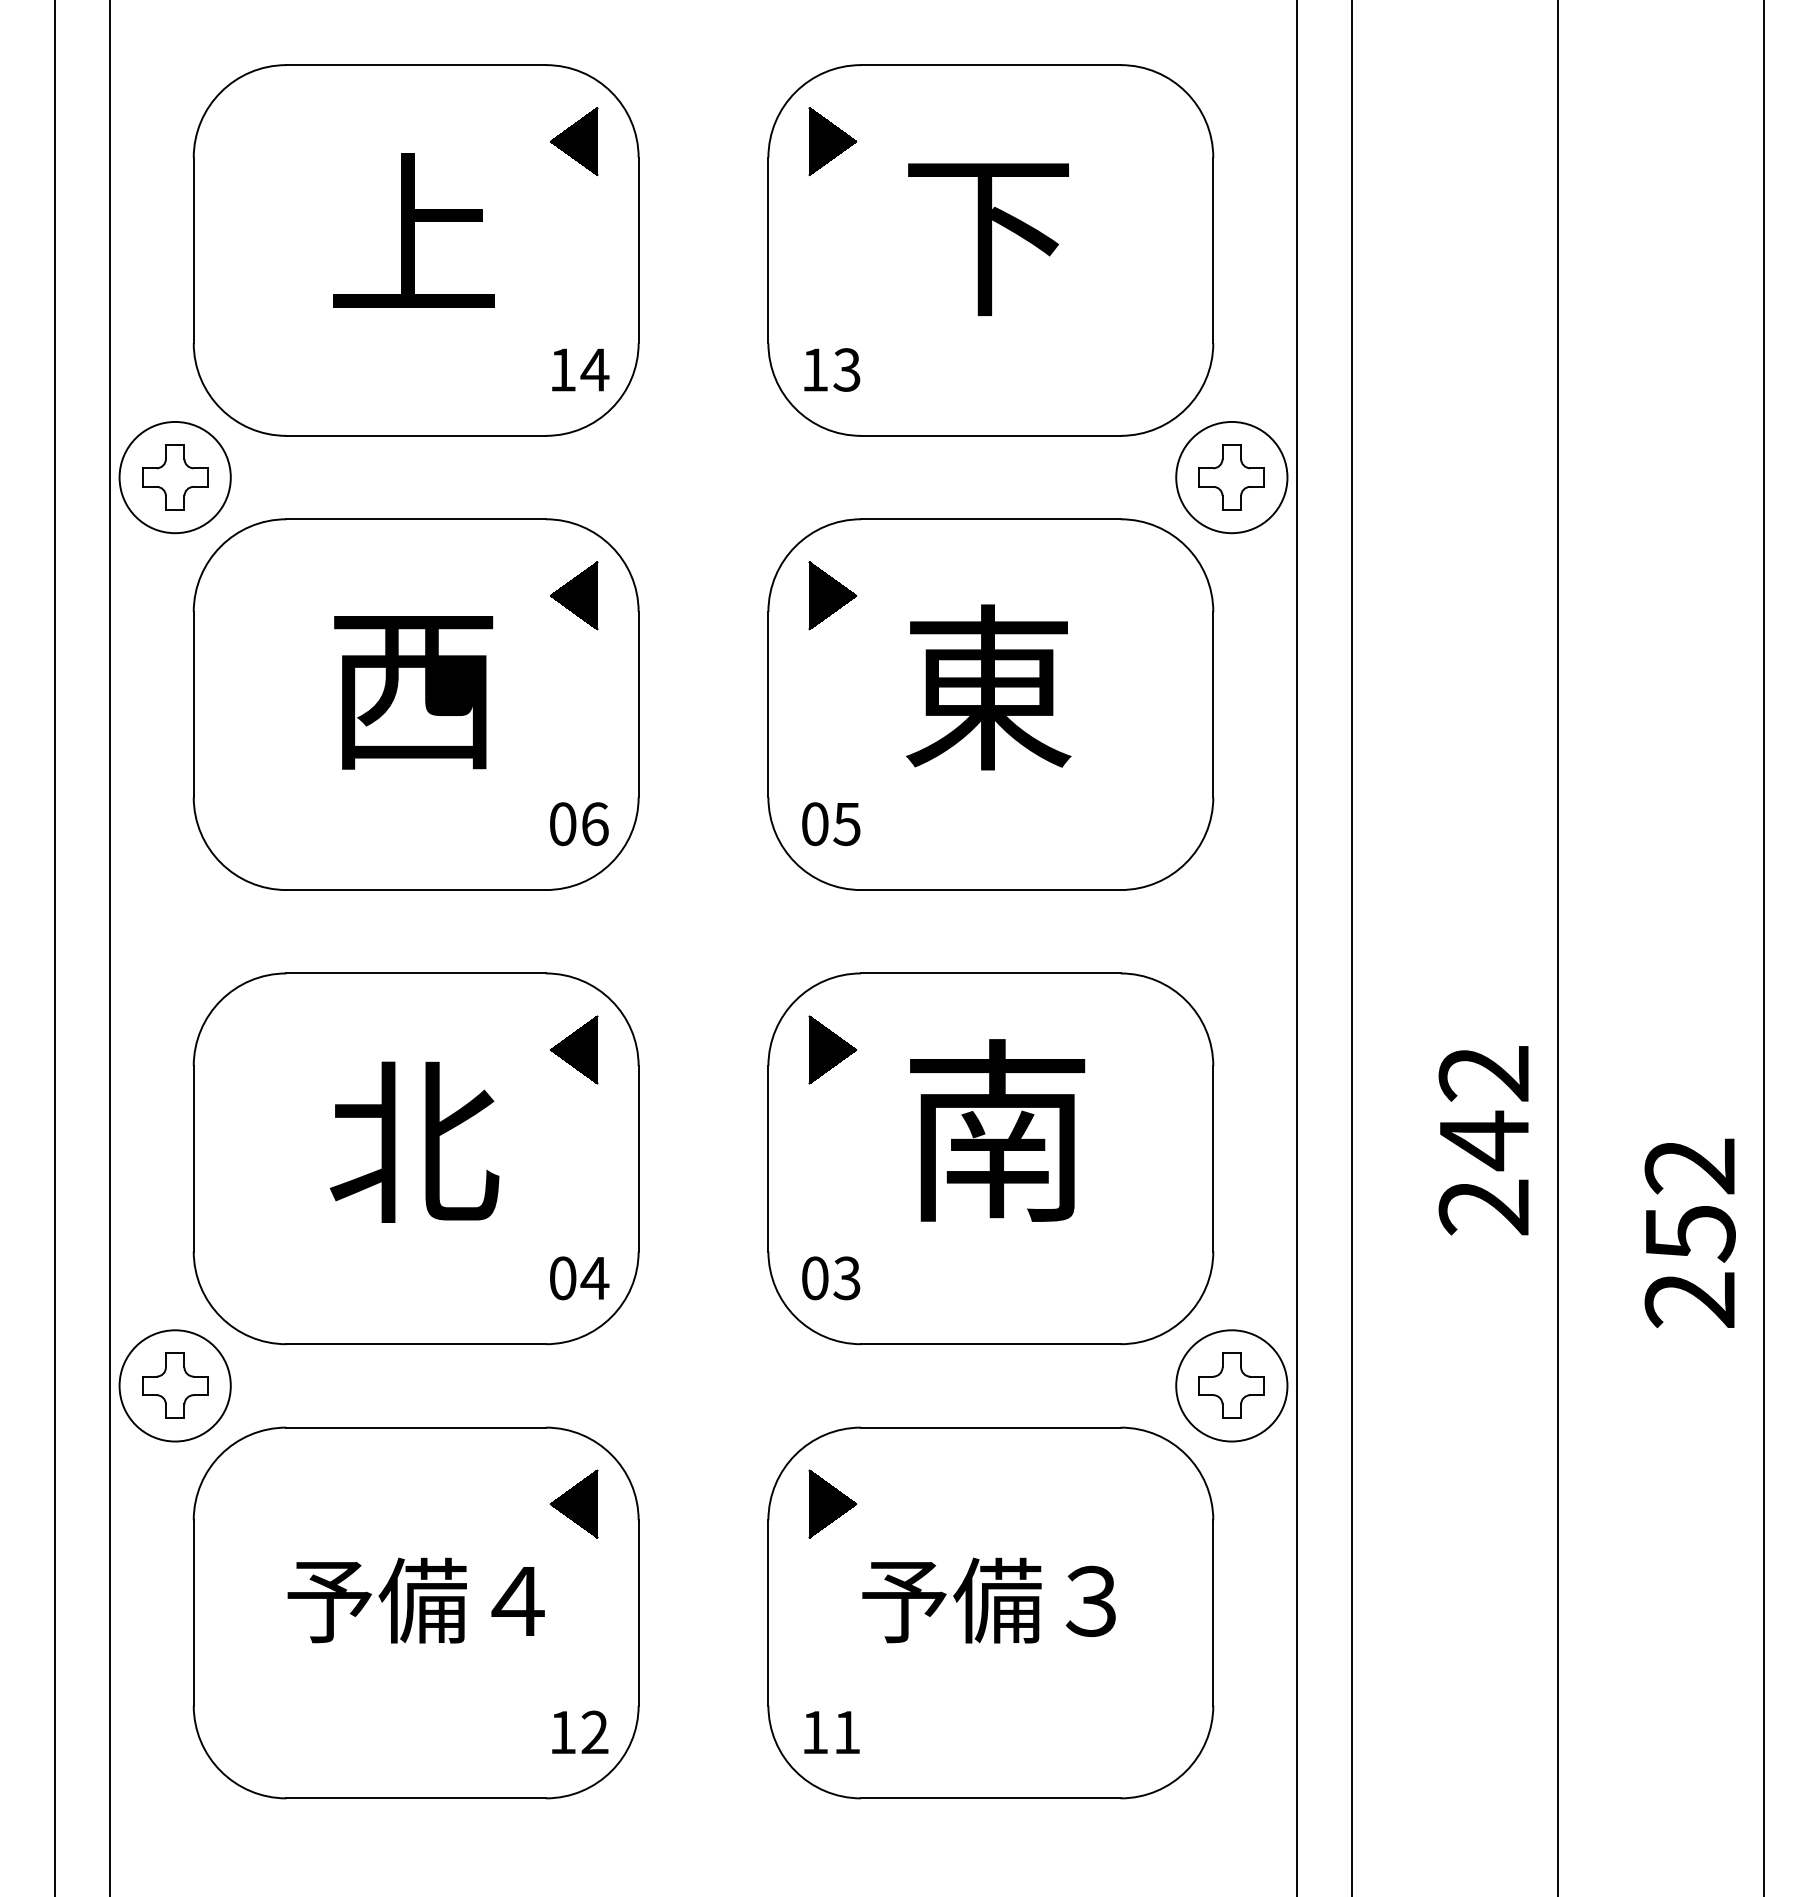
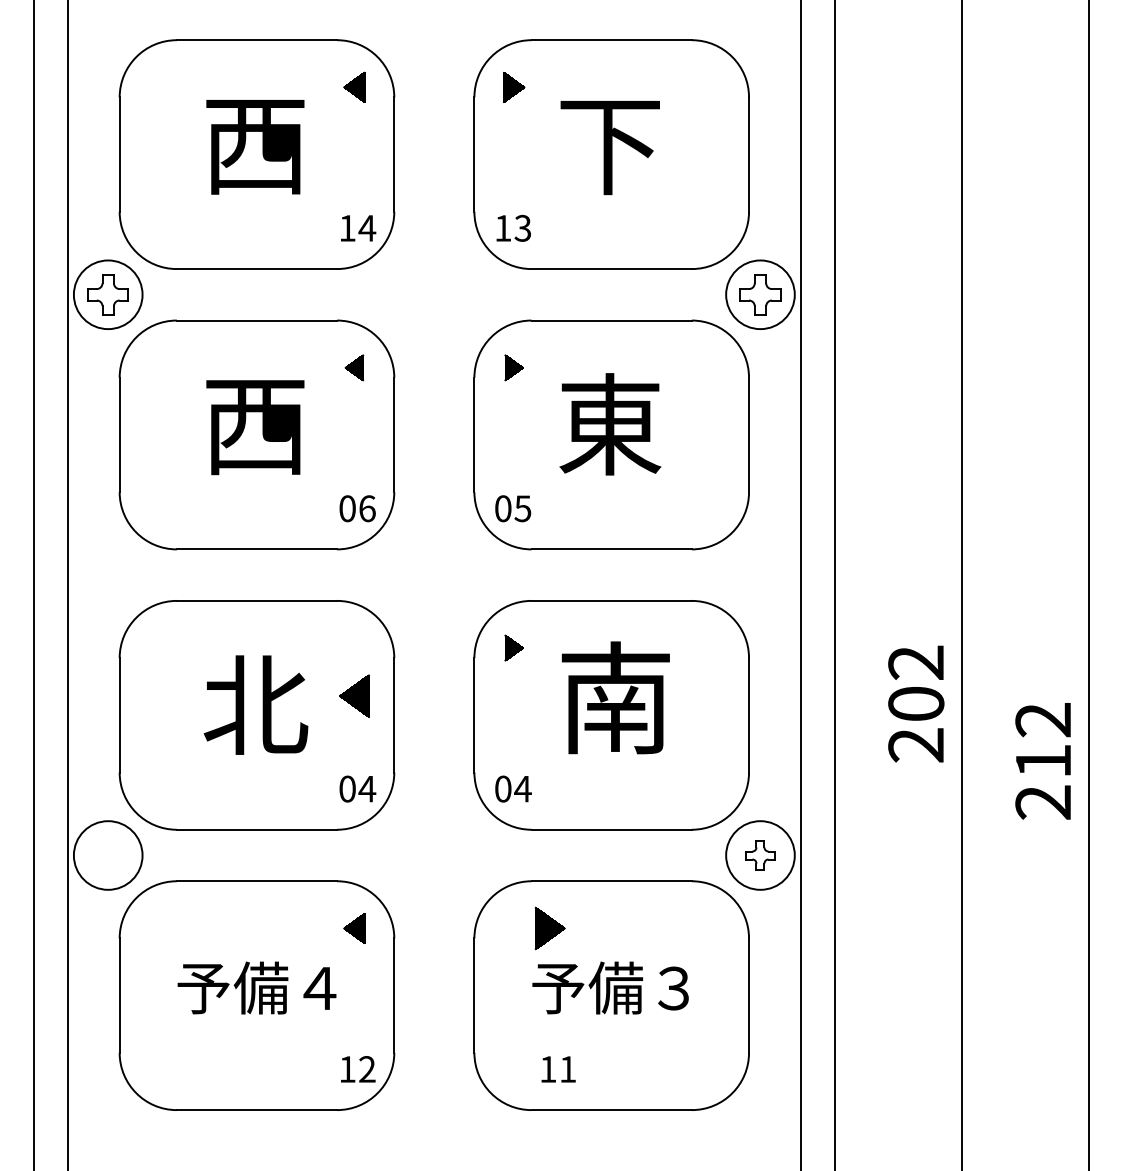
part: (574, 140) -> (354, 86), size x0.7
part: (831, 141) -> (513, 87), size x0.7
text: (413, 234) -> (255, 144), 上 -> 西
part: (574, 595) -> (354, 367), size x0.6
part: (831, 595) -> (513, 367), size x0.6
part: (574, 1048) -> (354, 695), moved
part: (831, 1048) -> (513, 647), size x0.6
text: (1484, 1139) -> (916, 703), 242 -> 202
text: (1690, 1233) -> (1043, 761), 252 -> 212
text: (846, 1277) -> (522, 788), 03 -> 04
part: (174, 1385) -> (107, 855), removed
part: (1231, 1385) -> (760, 855), size x0.7
part: (574, 1504) -> (354, 928), size x0.7
part: (831, 1504) -> (549, 928), moved
text: (831, 1732) -> (558, 1069), moved

